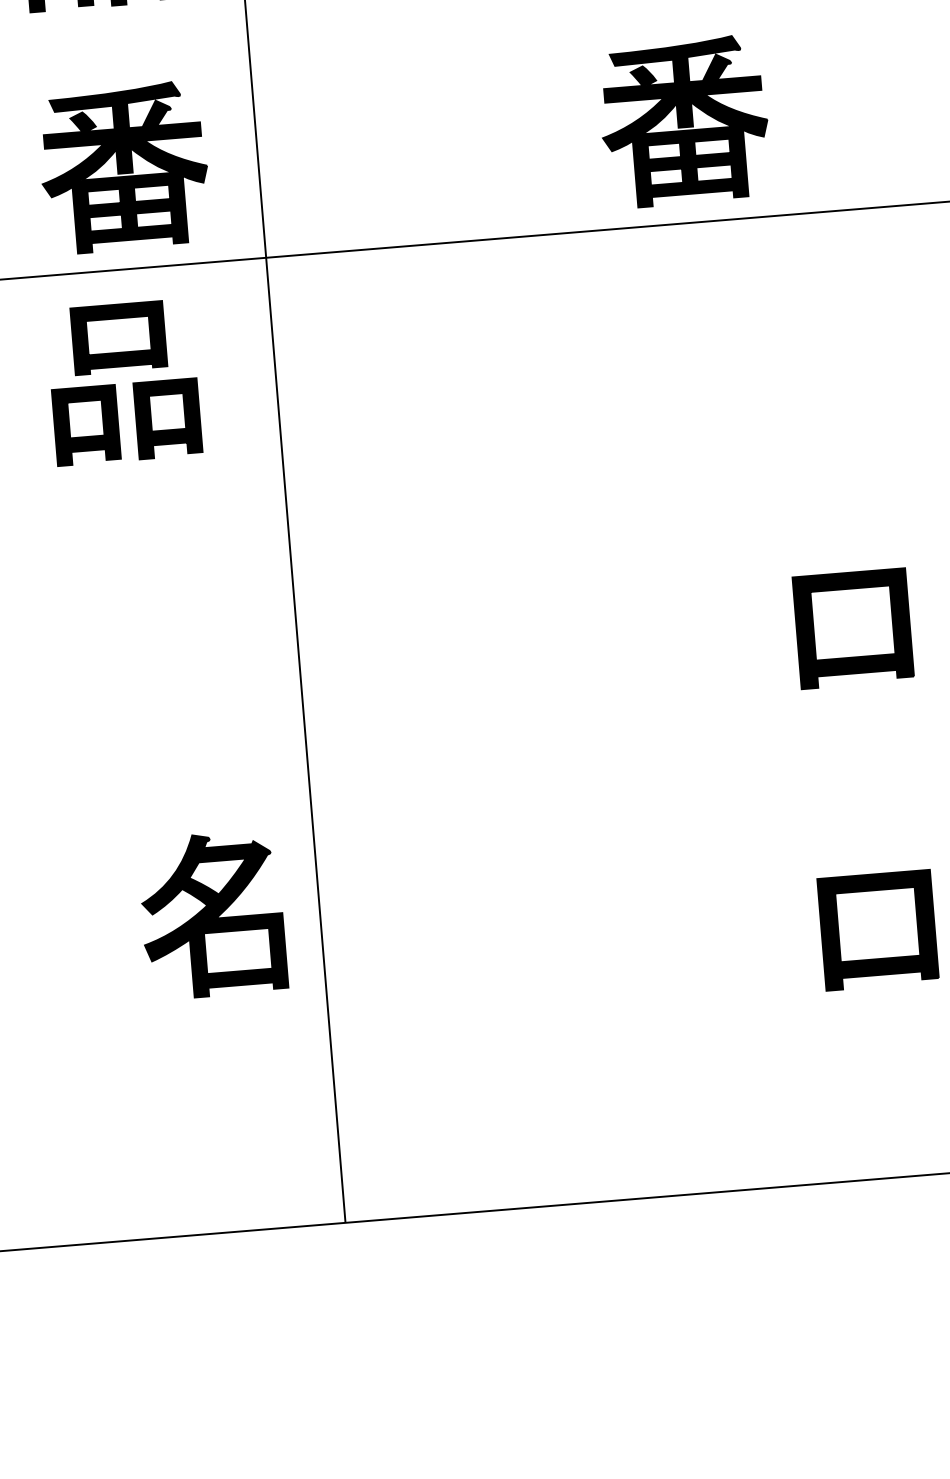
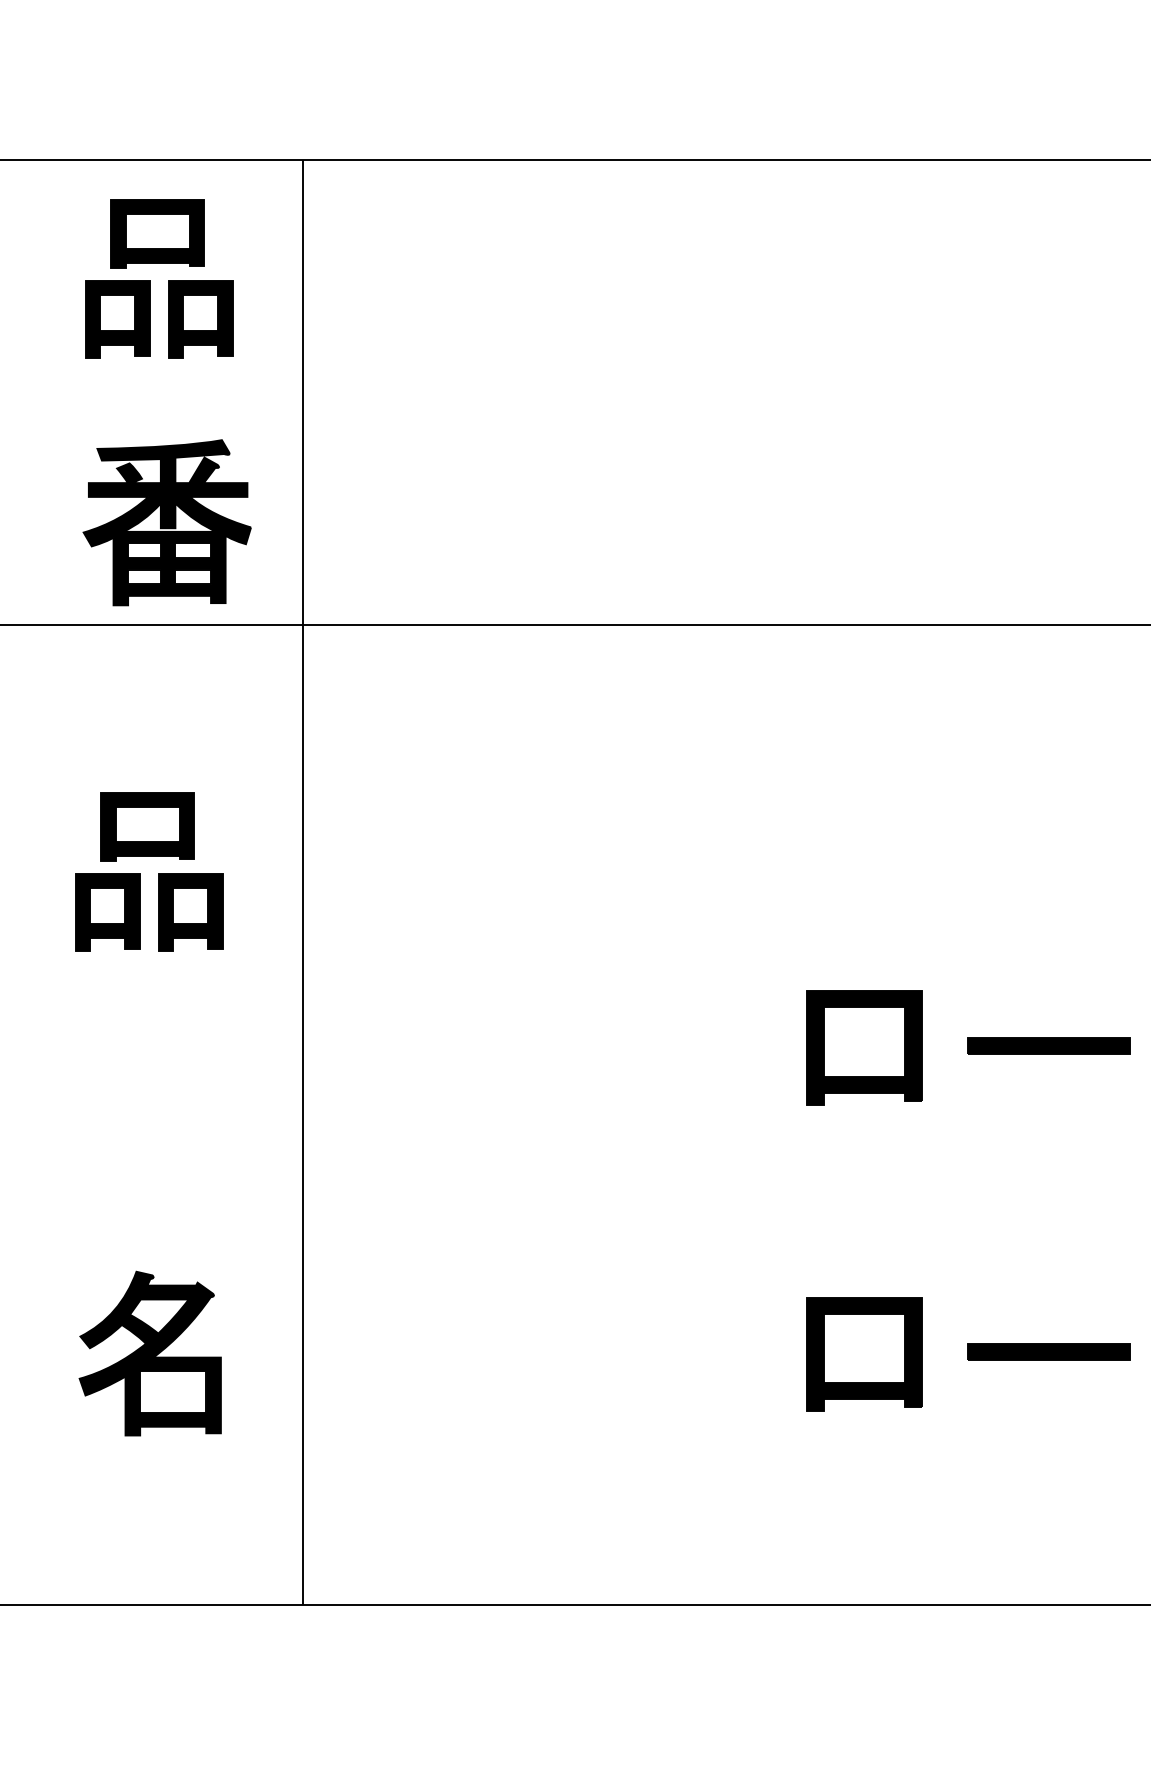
part: (683, 121) -> (735, 522), removed
part: (115, 384) -> (140, 873), moved
part: (211, 914) -> (149, 1353), moved

